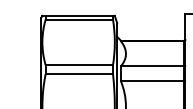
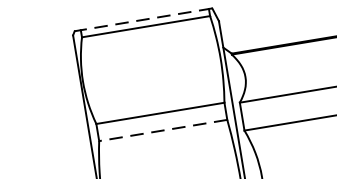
line: (78, 15) -> (143, 19), solid -> dashed
line: (79, 74) -> (163, 130), solid -> dashed

